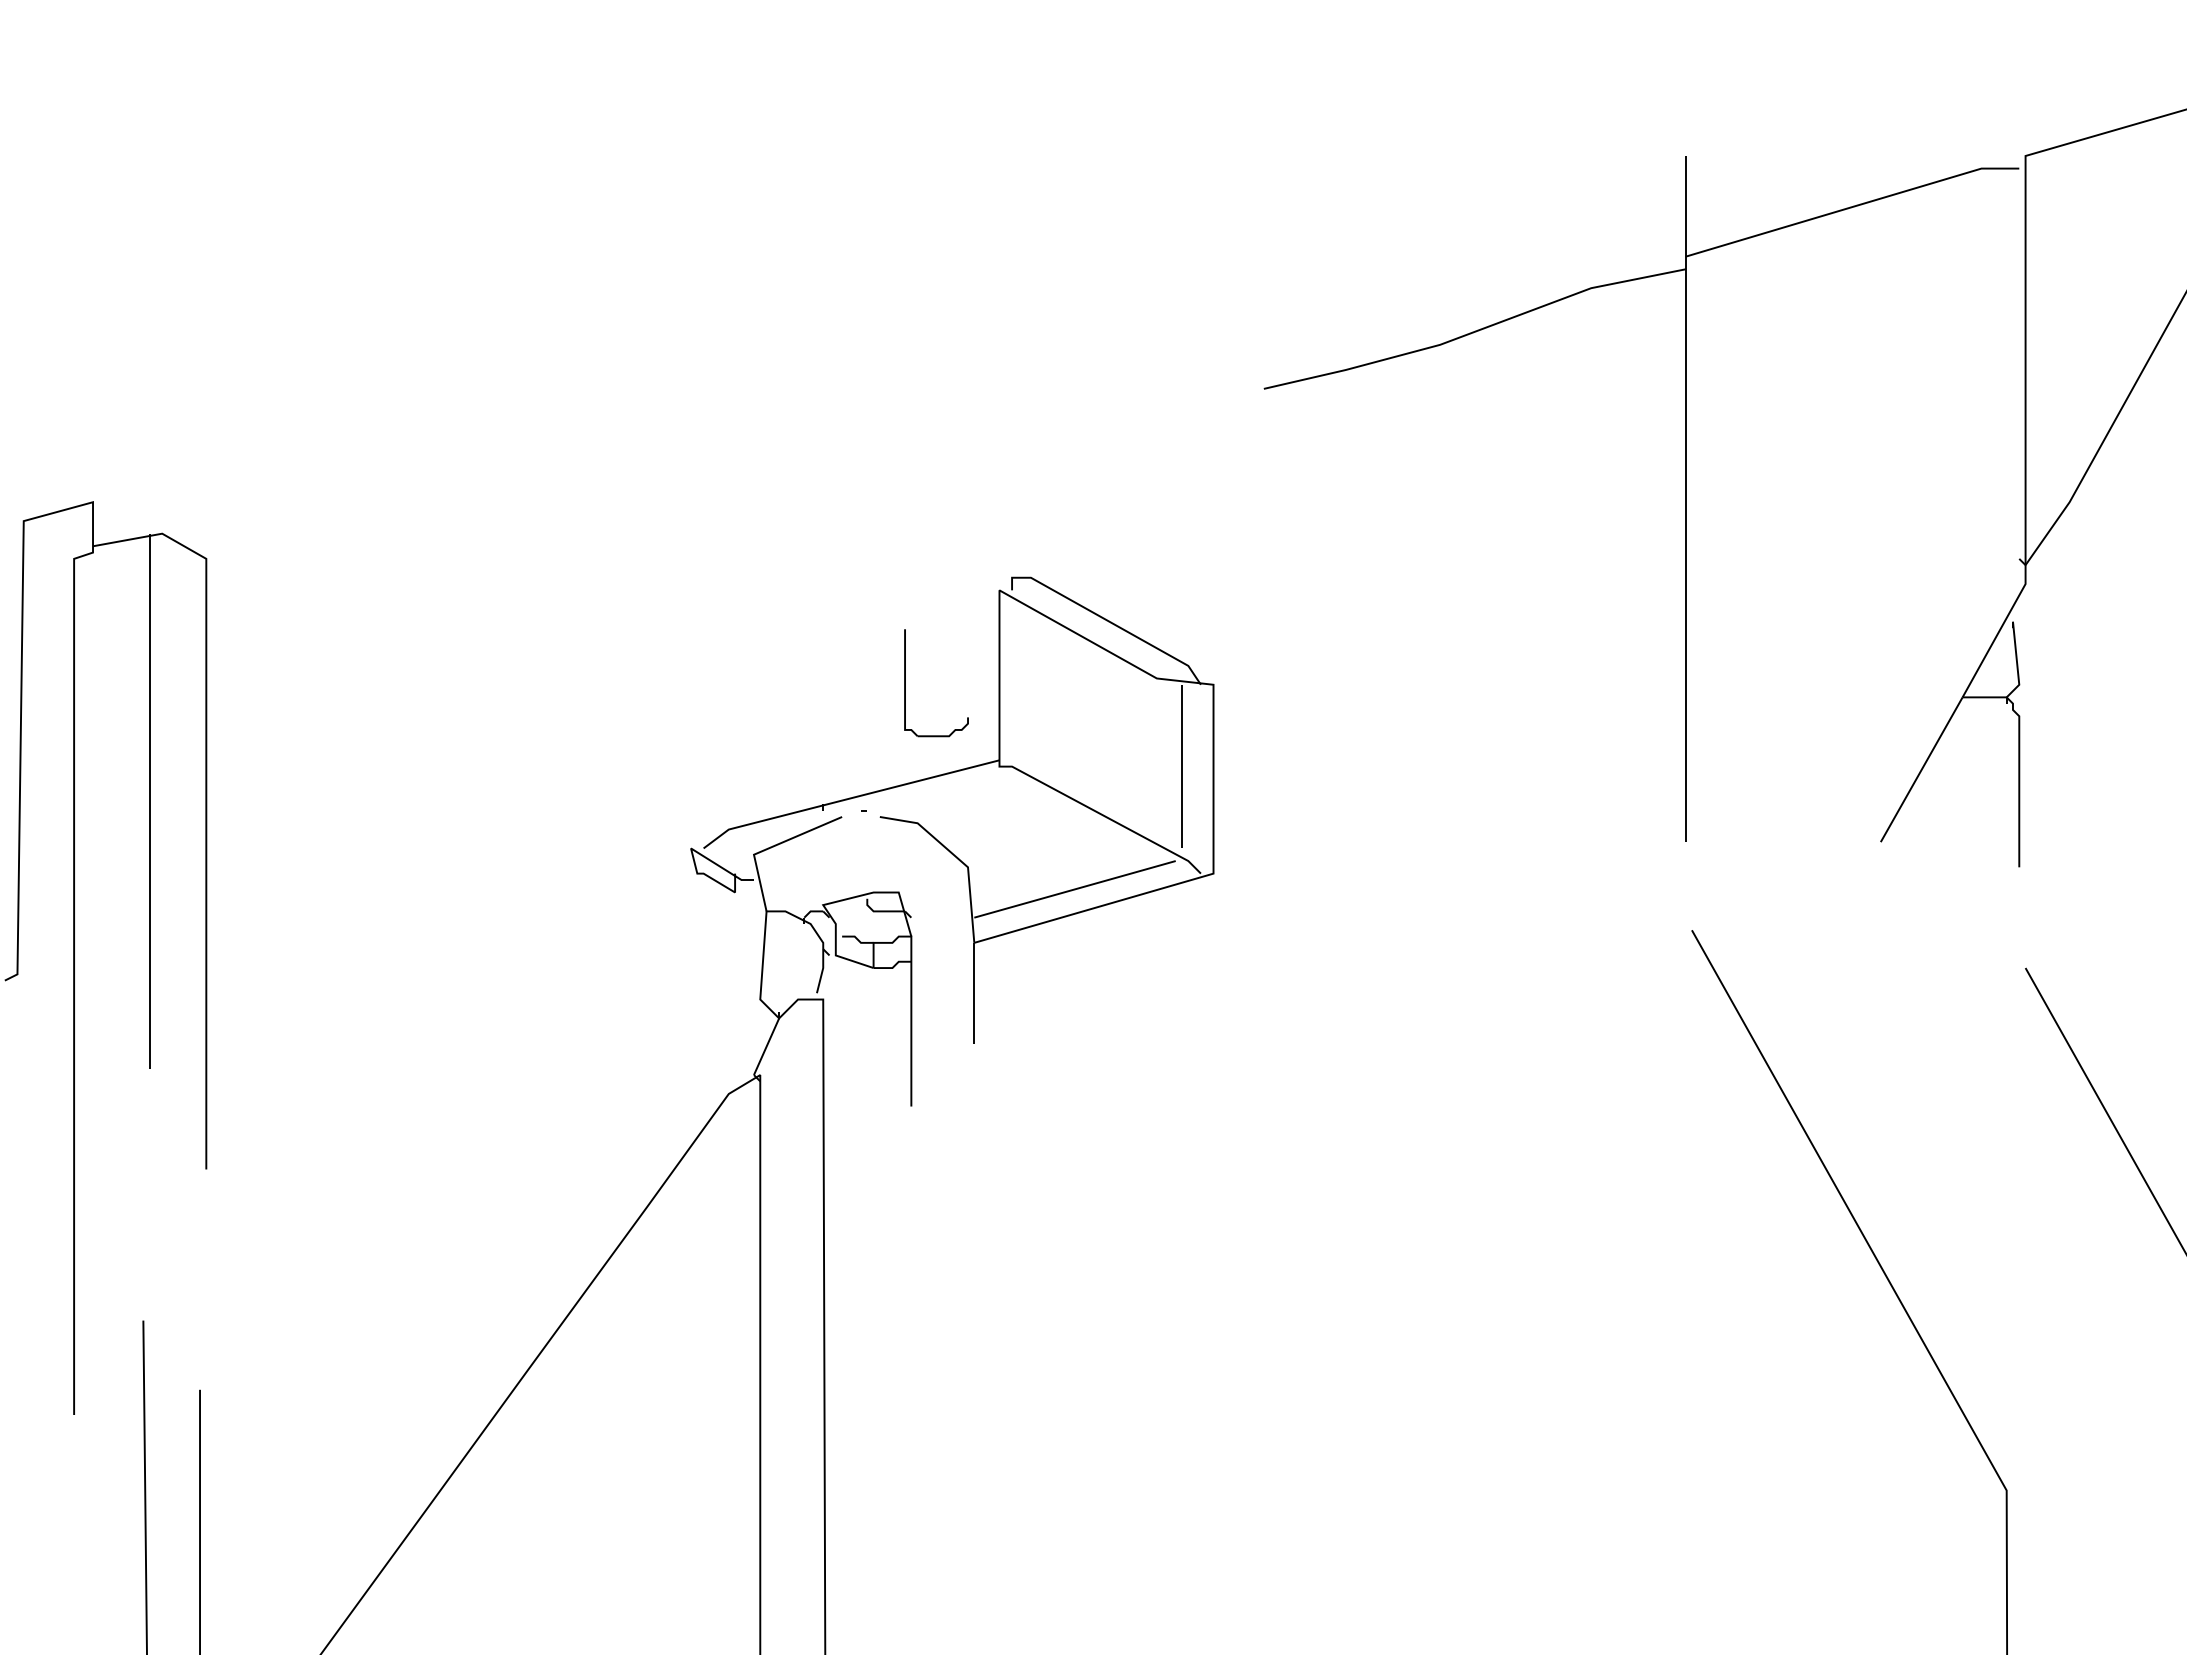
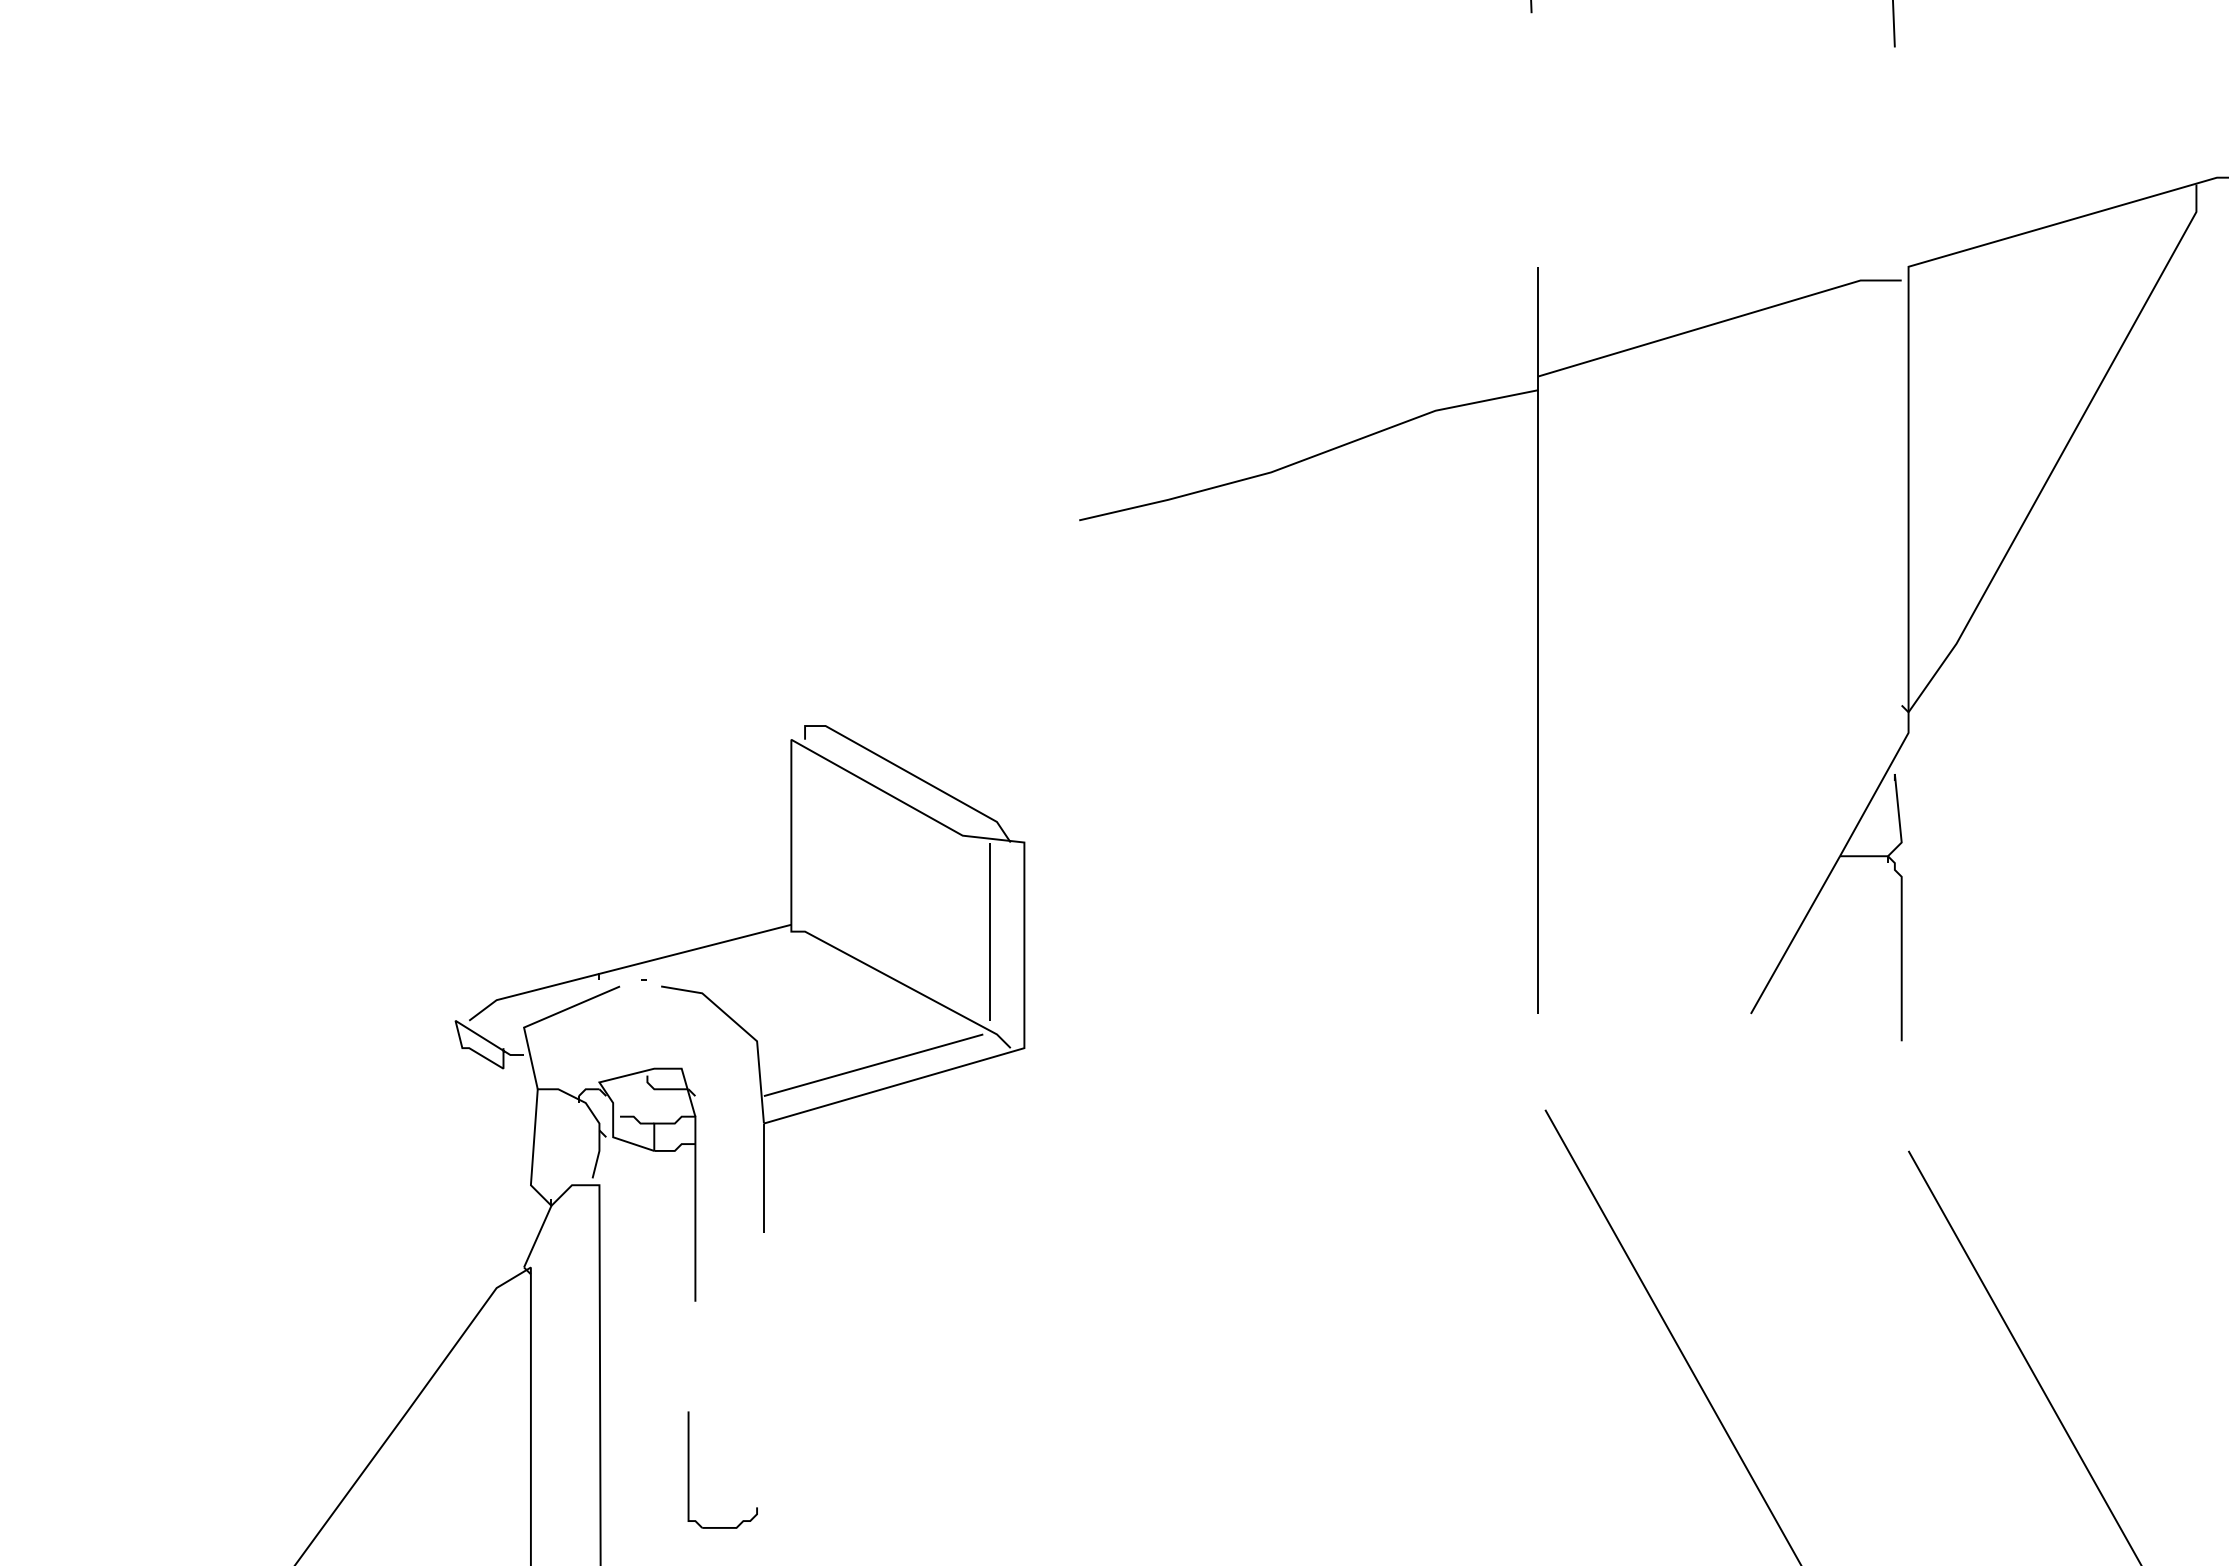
part: (905, 683) -> (689, 1470), moved

